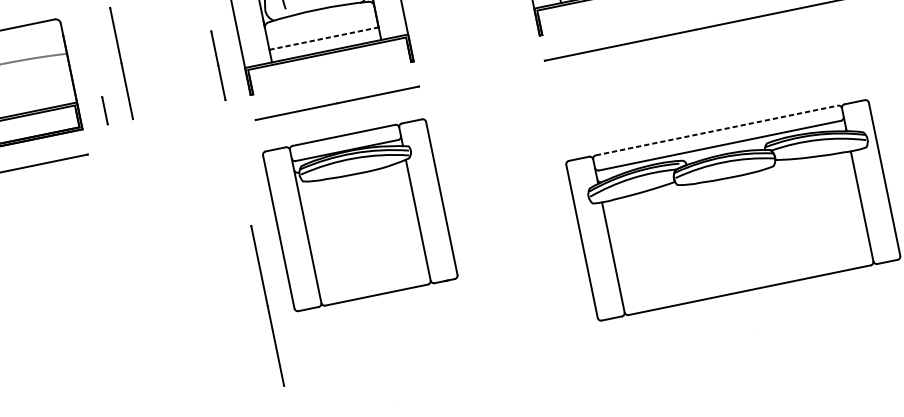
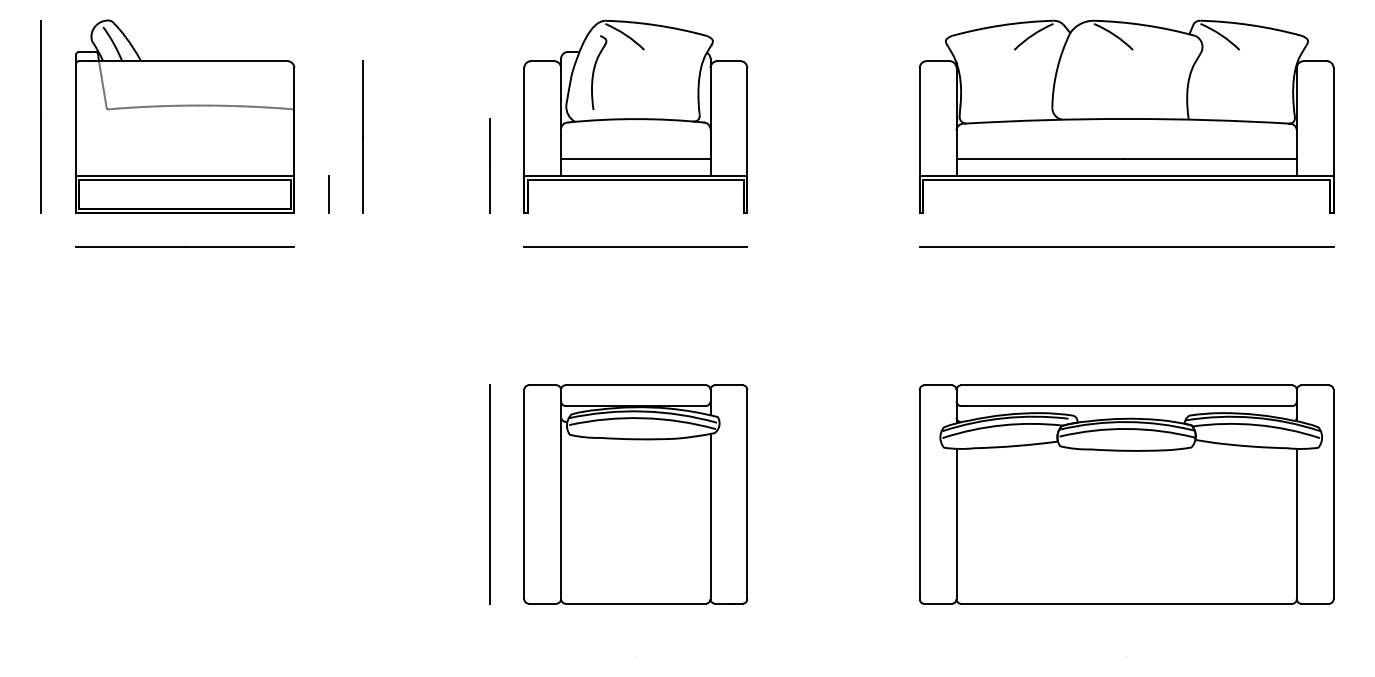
line: (323, 38) -> (635, 158), dashed -> solid
line: (716, 130) -> (1126, 385), dashed -> solid
part: (360, 215) -> (635, 494), moved

